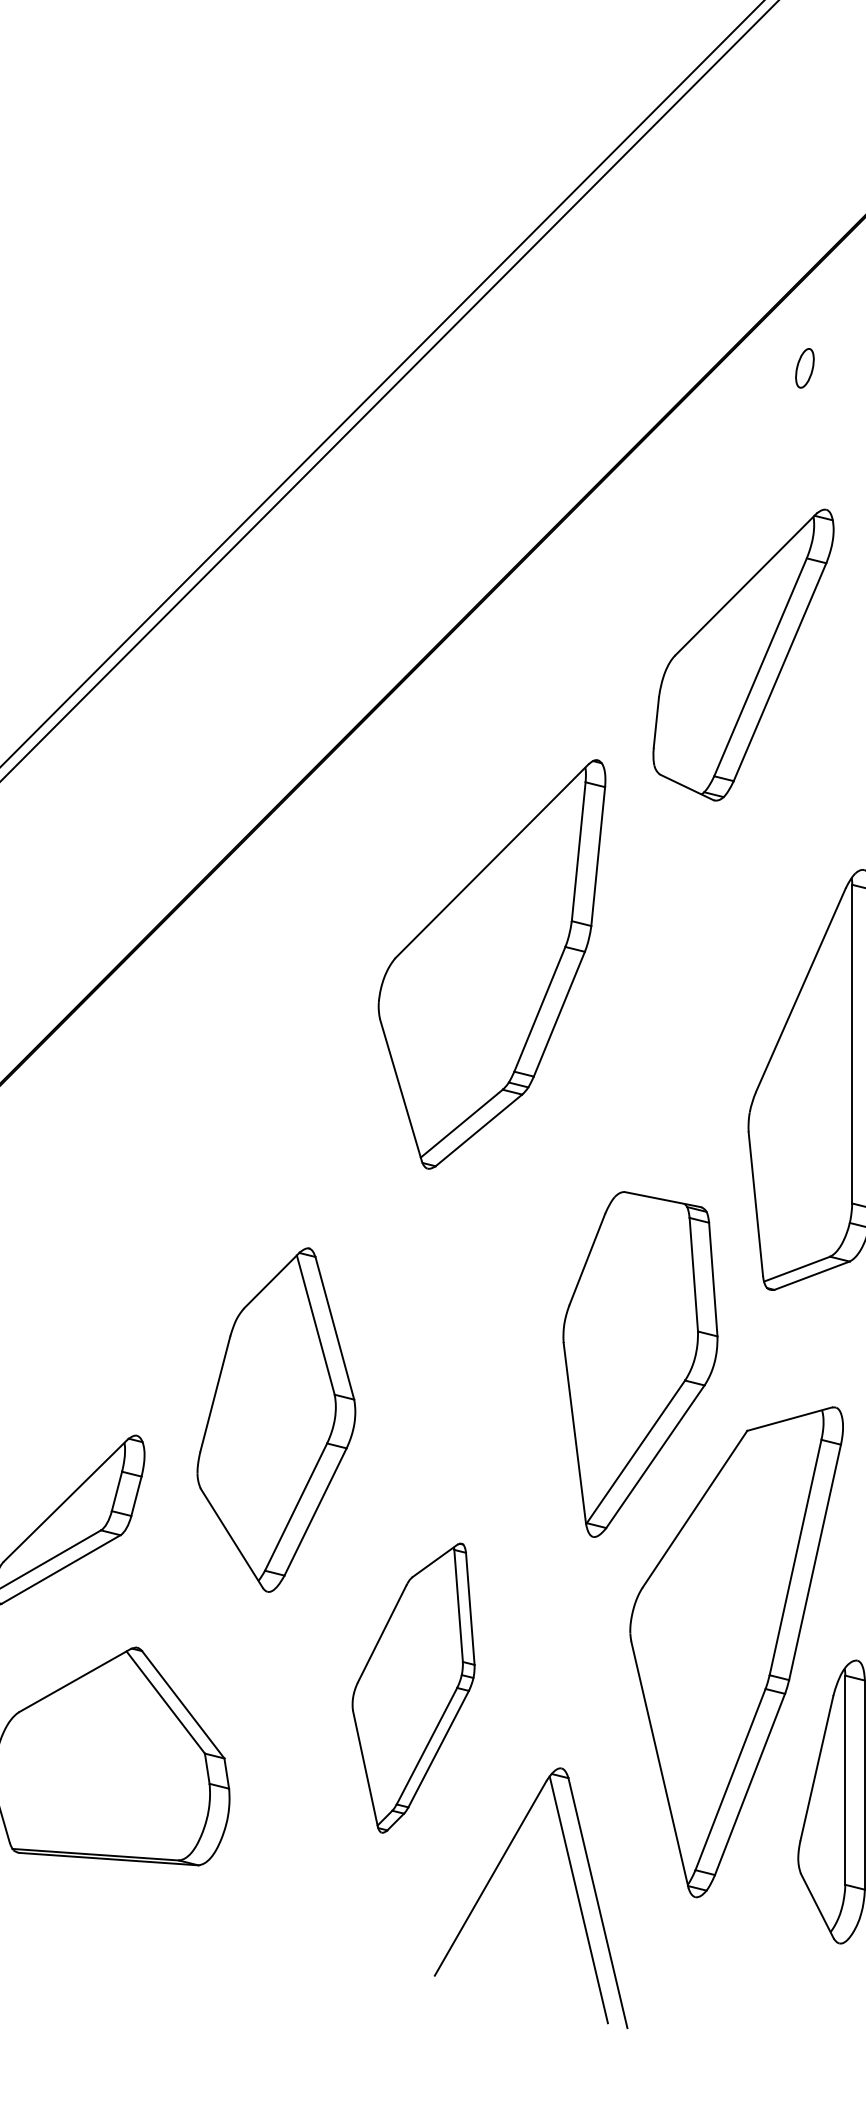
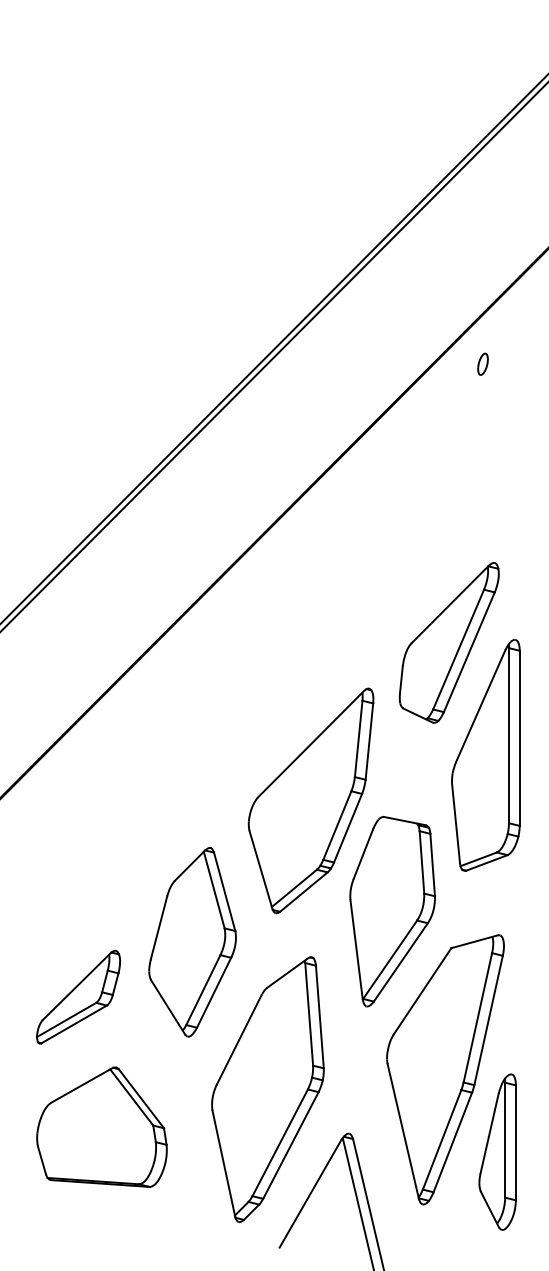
part: (742, 654) -> (448, 642), moved
part: (490, 963) -> (310, 800), moved
part: (412, 1687) -> (267, 1089), size x1.67

